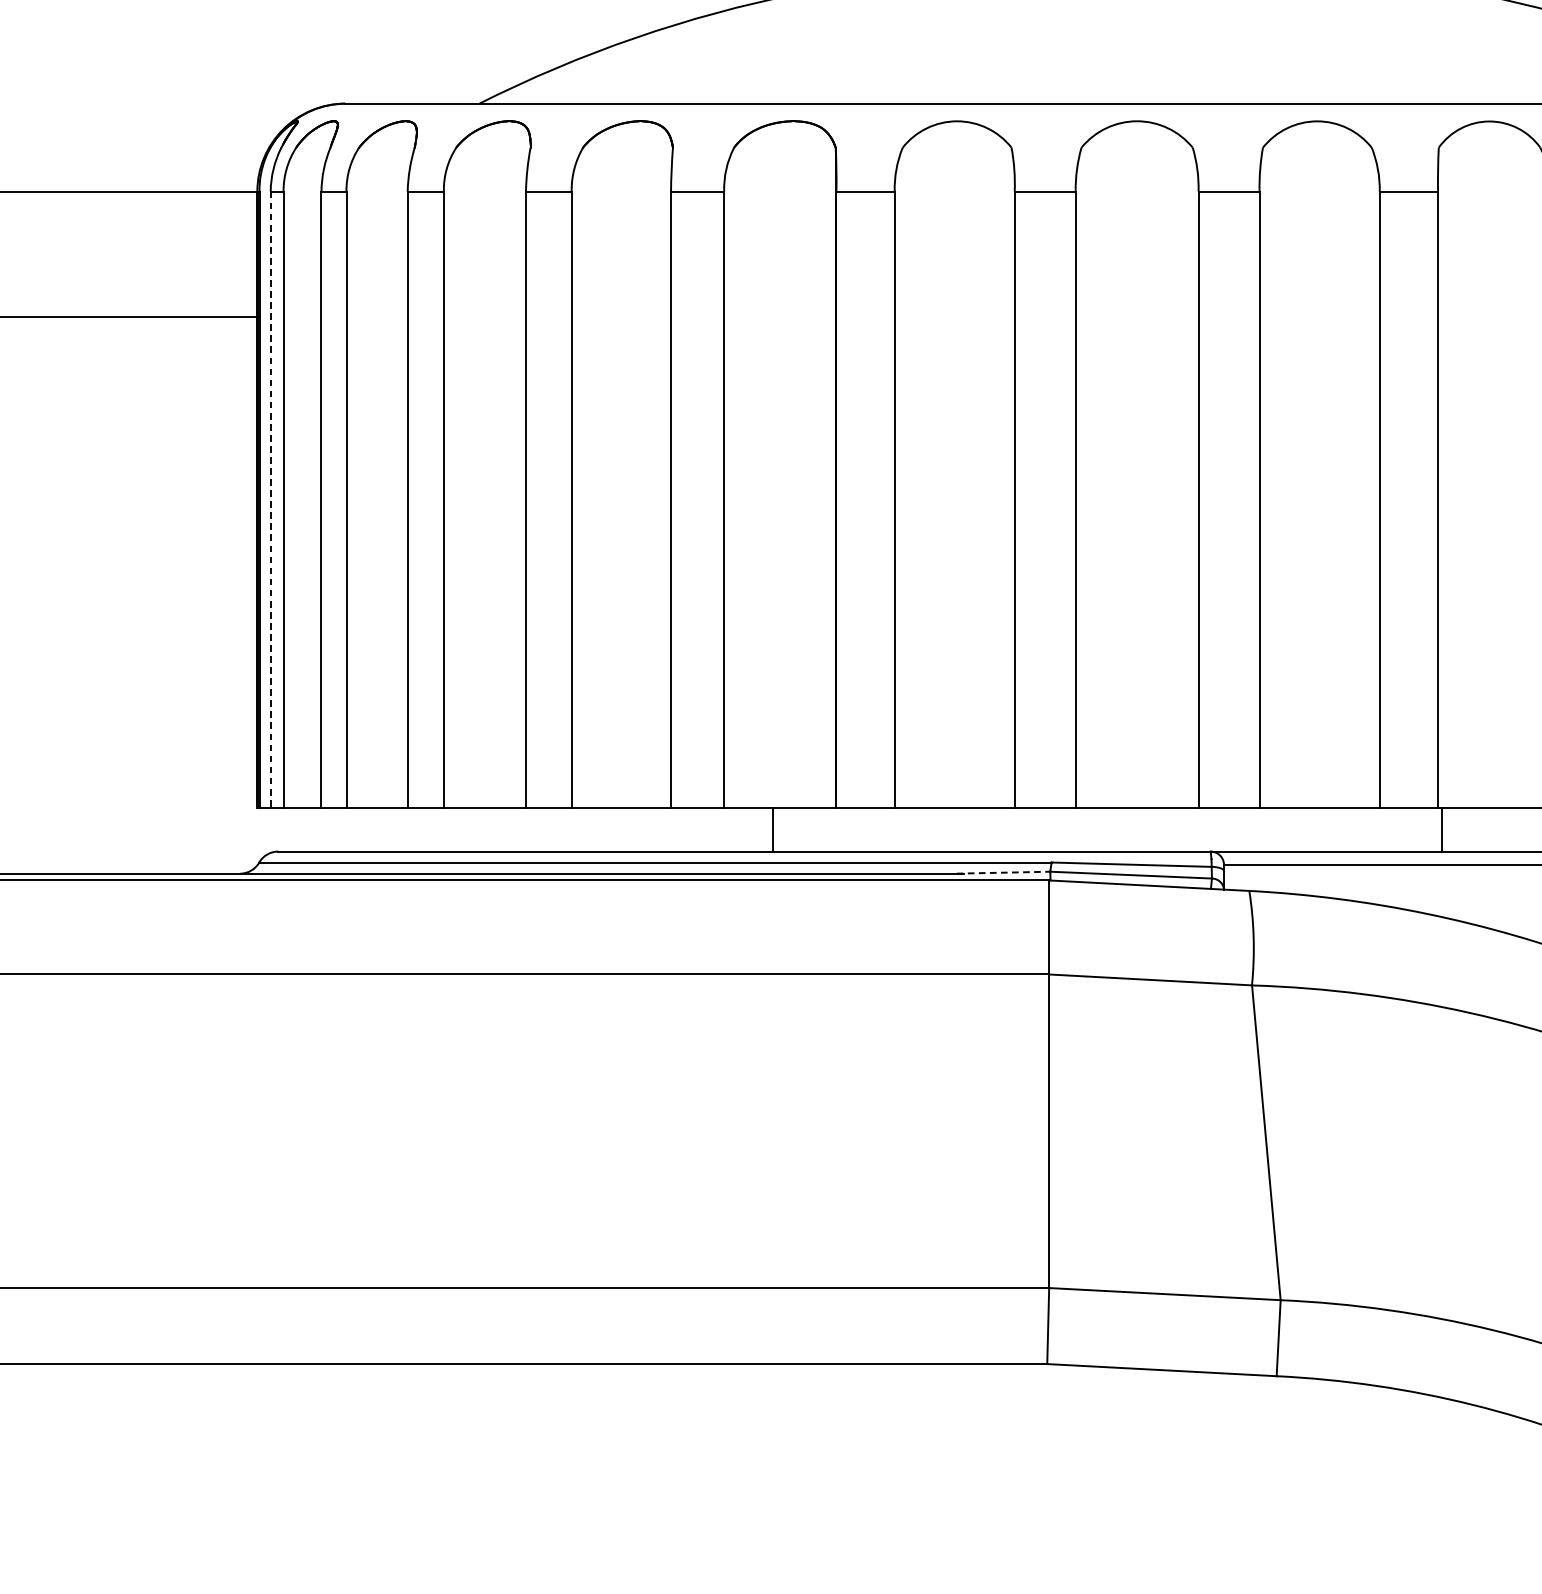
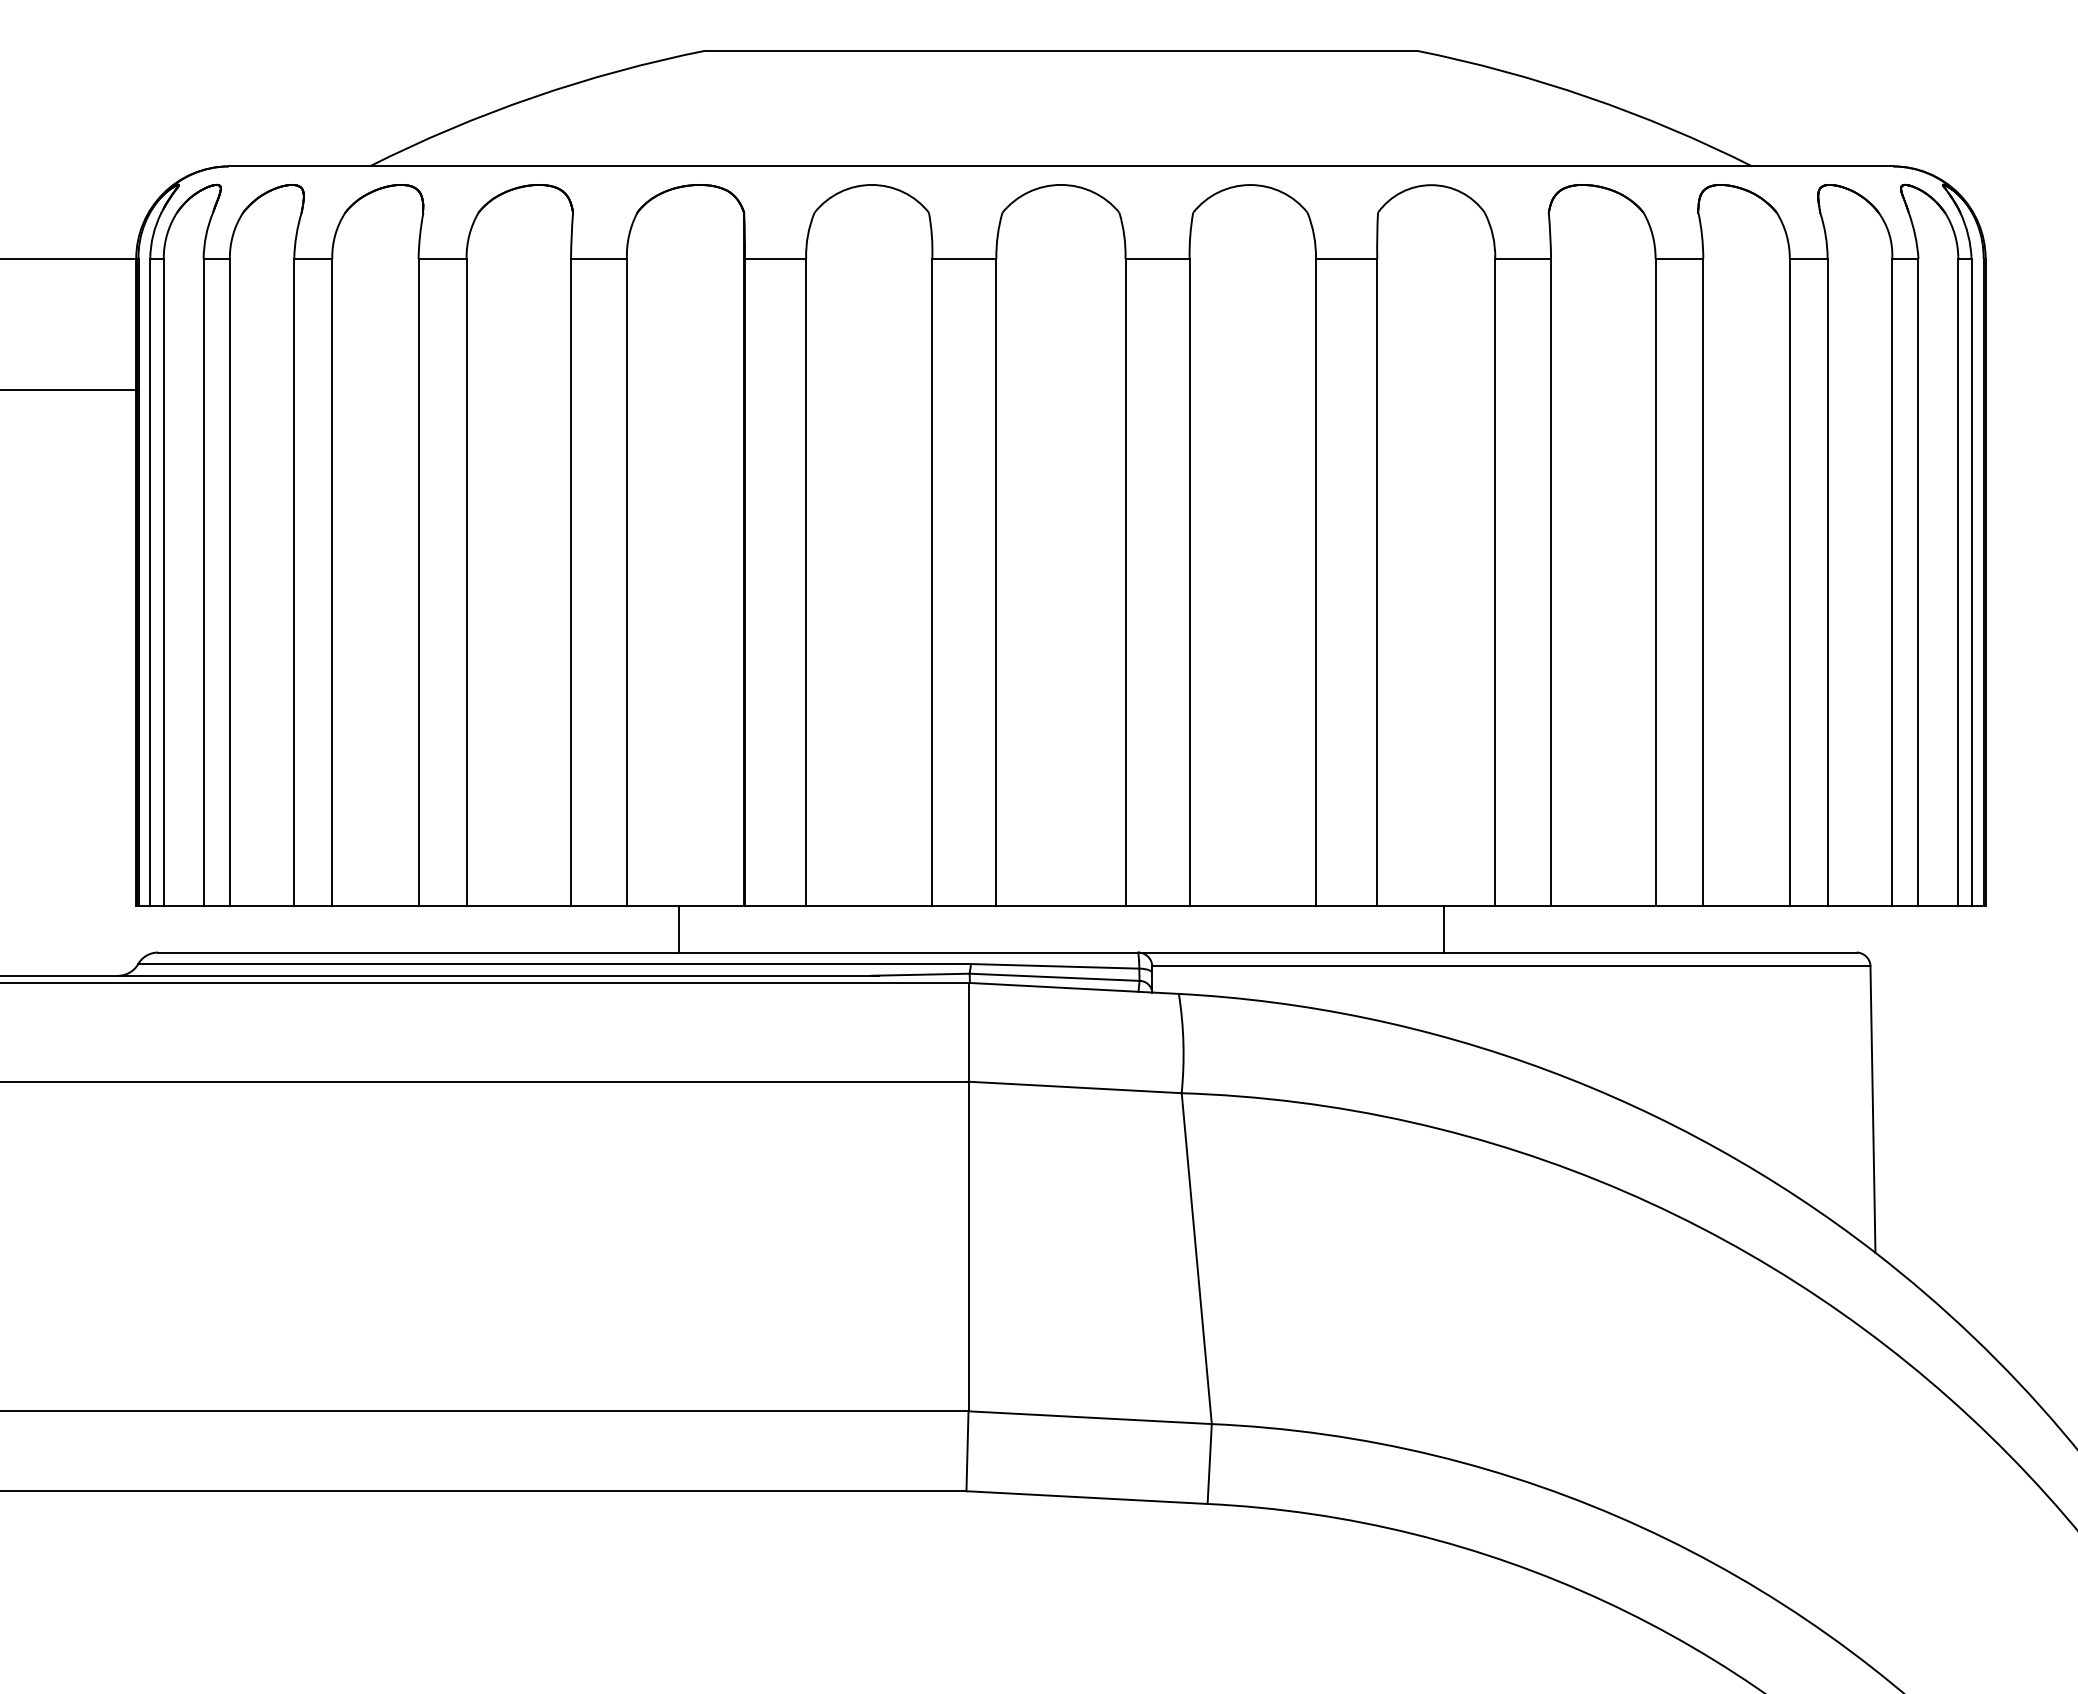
line: (270, 499) -> (150, 582), dashed -> solid
line: (1442, 829) -> (1443, 929), moved
line: (1004, 872) -> (921, 974), dashed -> solid

